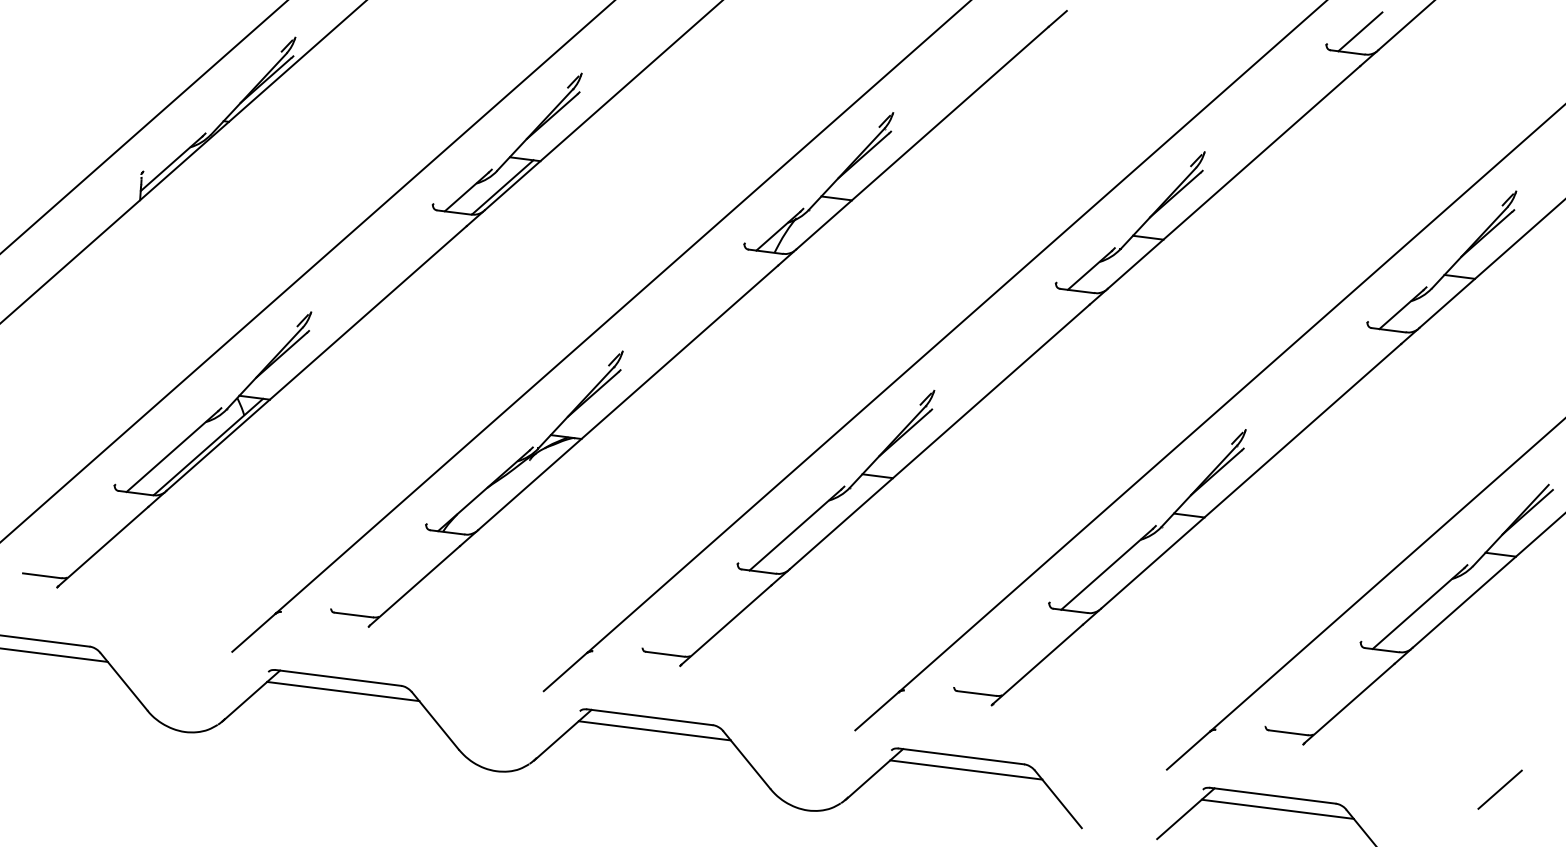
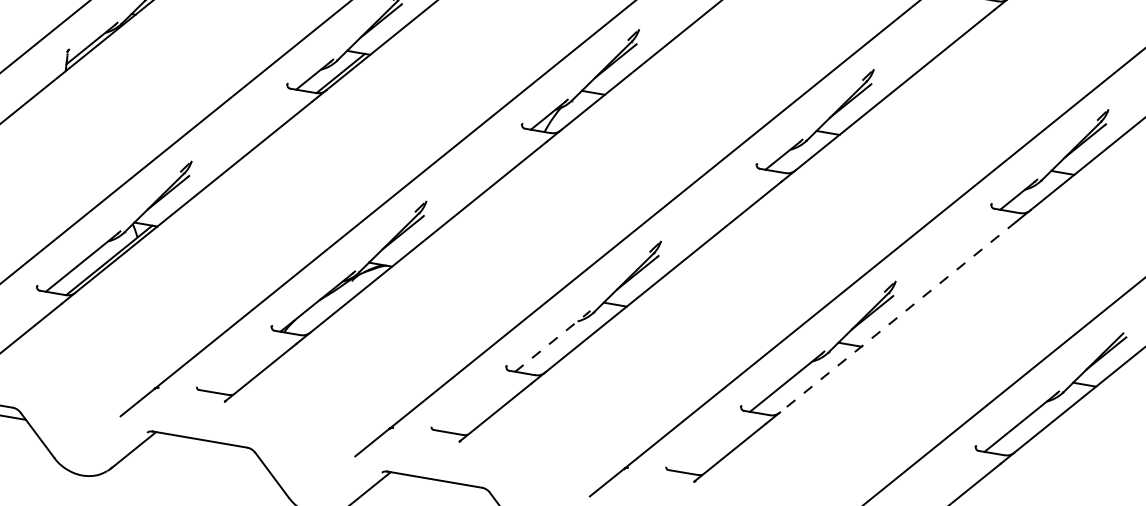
line: (1250, 476) -> (897, 317), solid -> dashed
line: (795, 529) -> (551, 342), solid -> dashed
line: (343, 691) -> (203, 450), removed
line: (654, 730) -> (437, 489), removed

